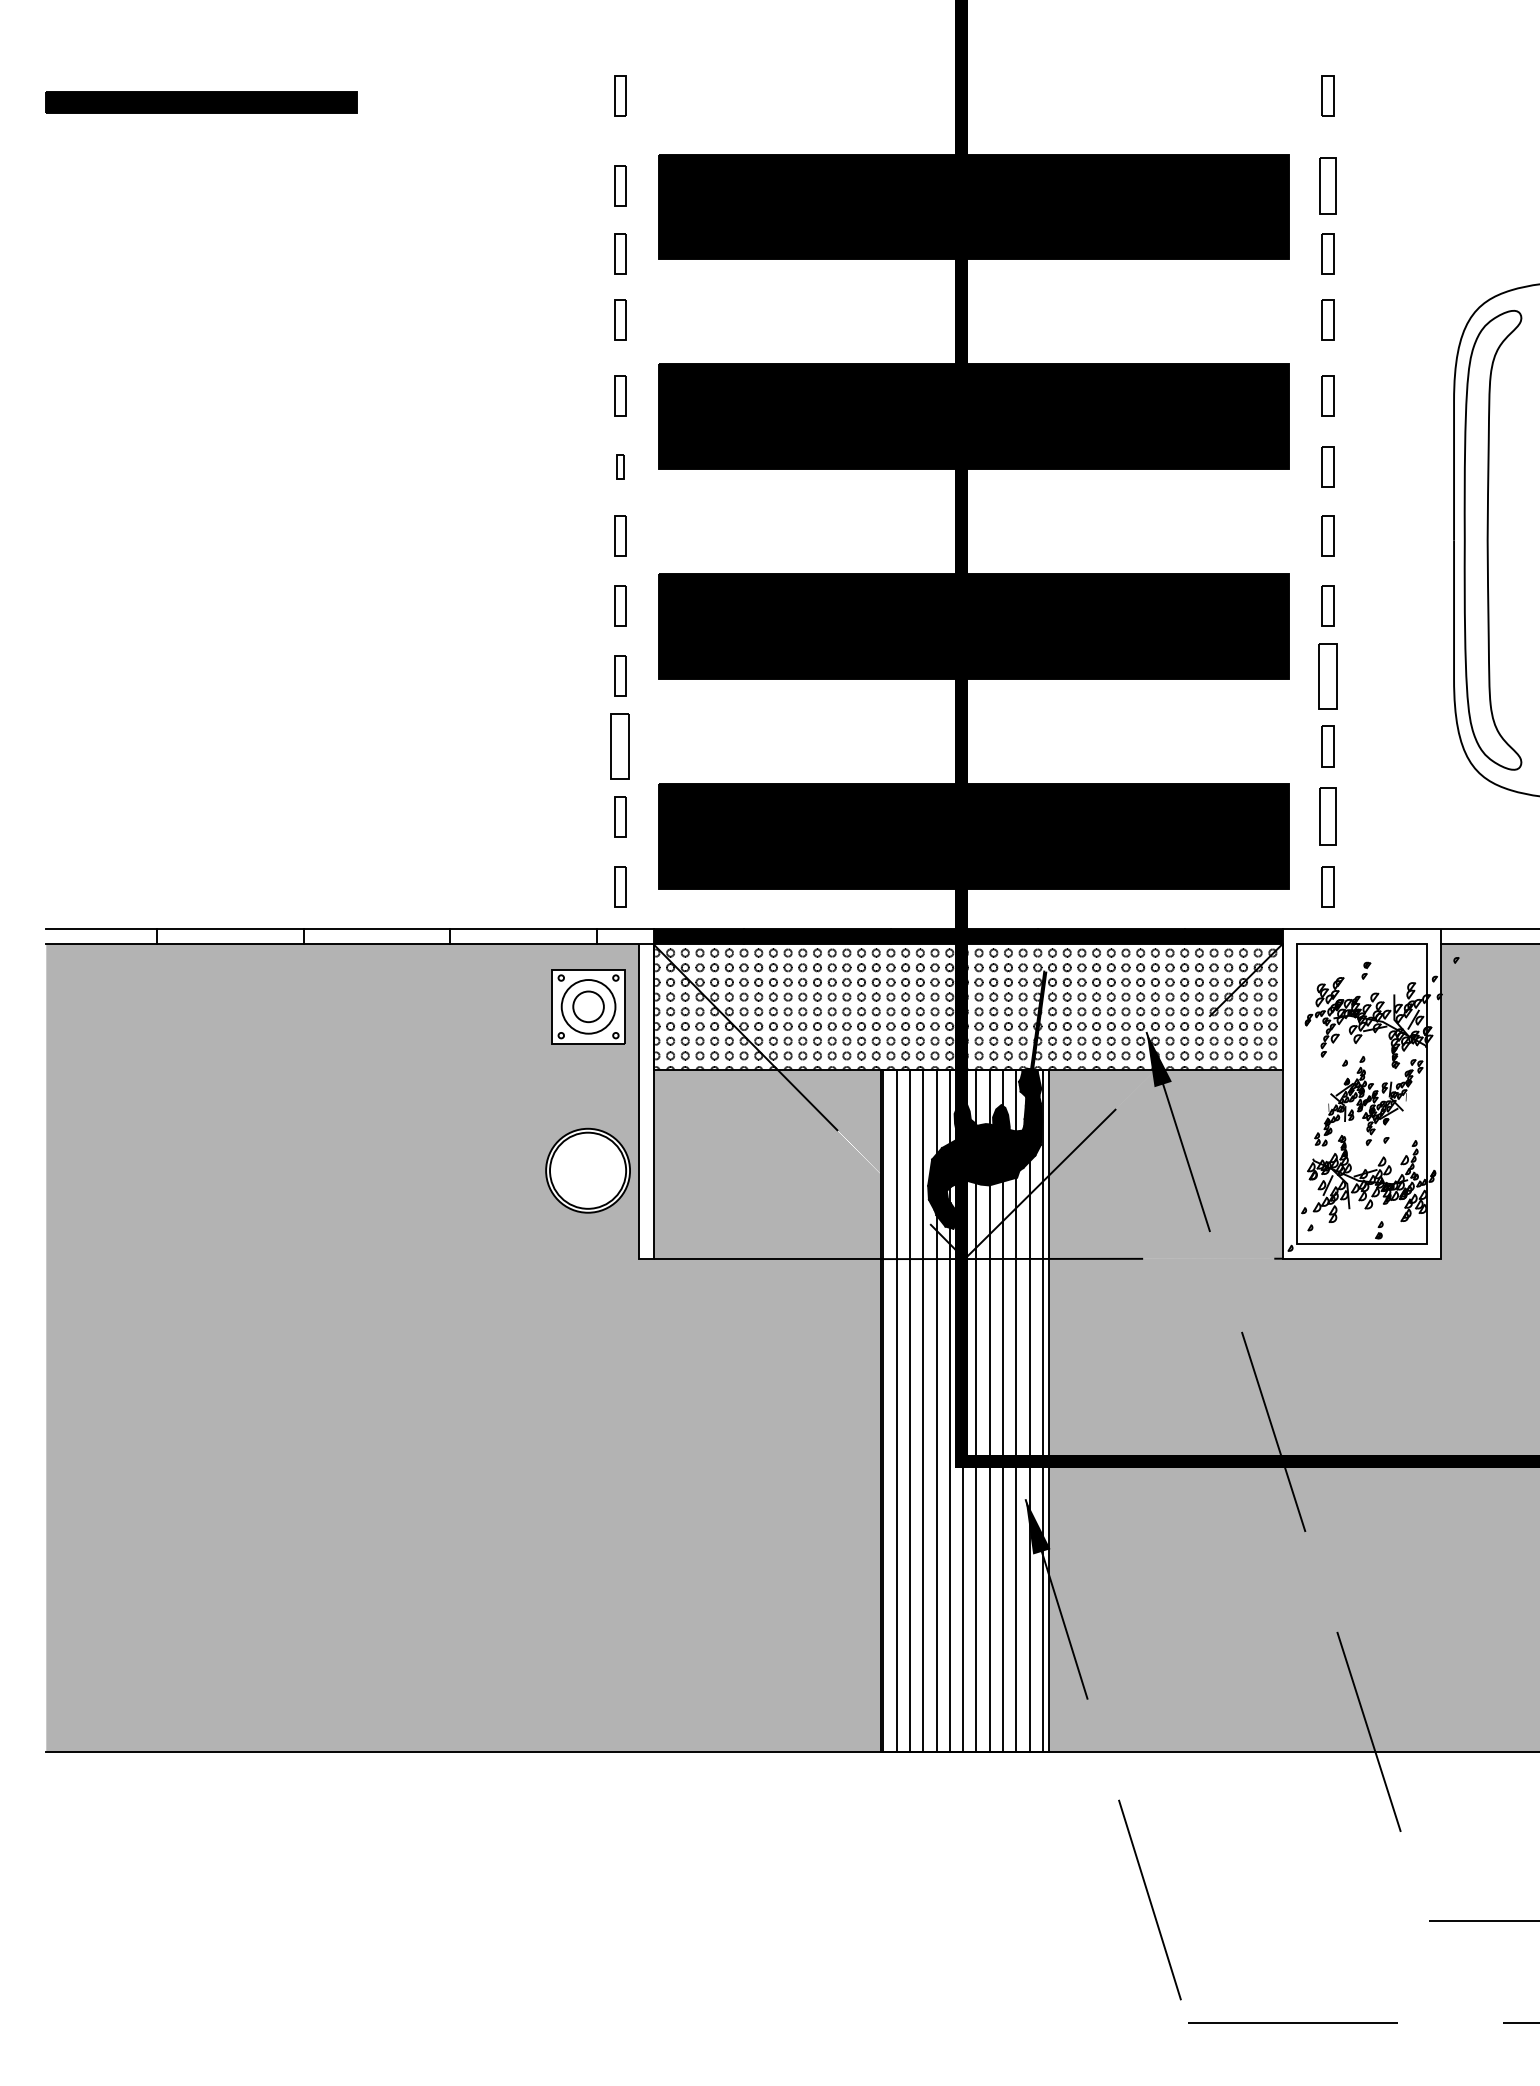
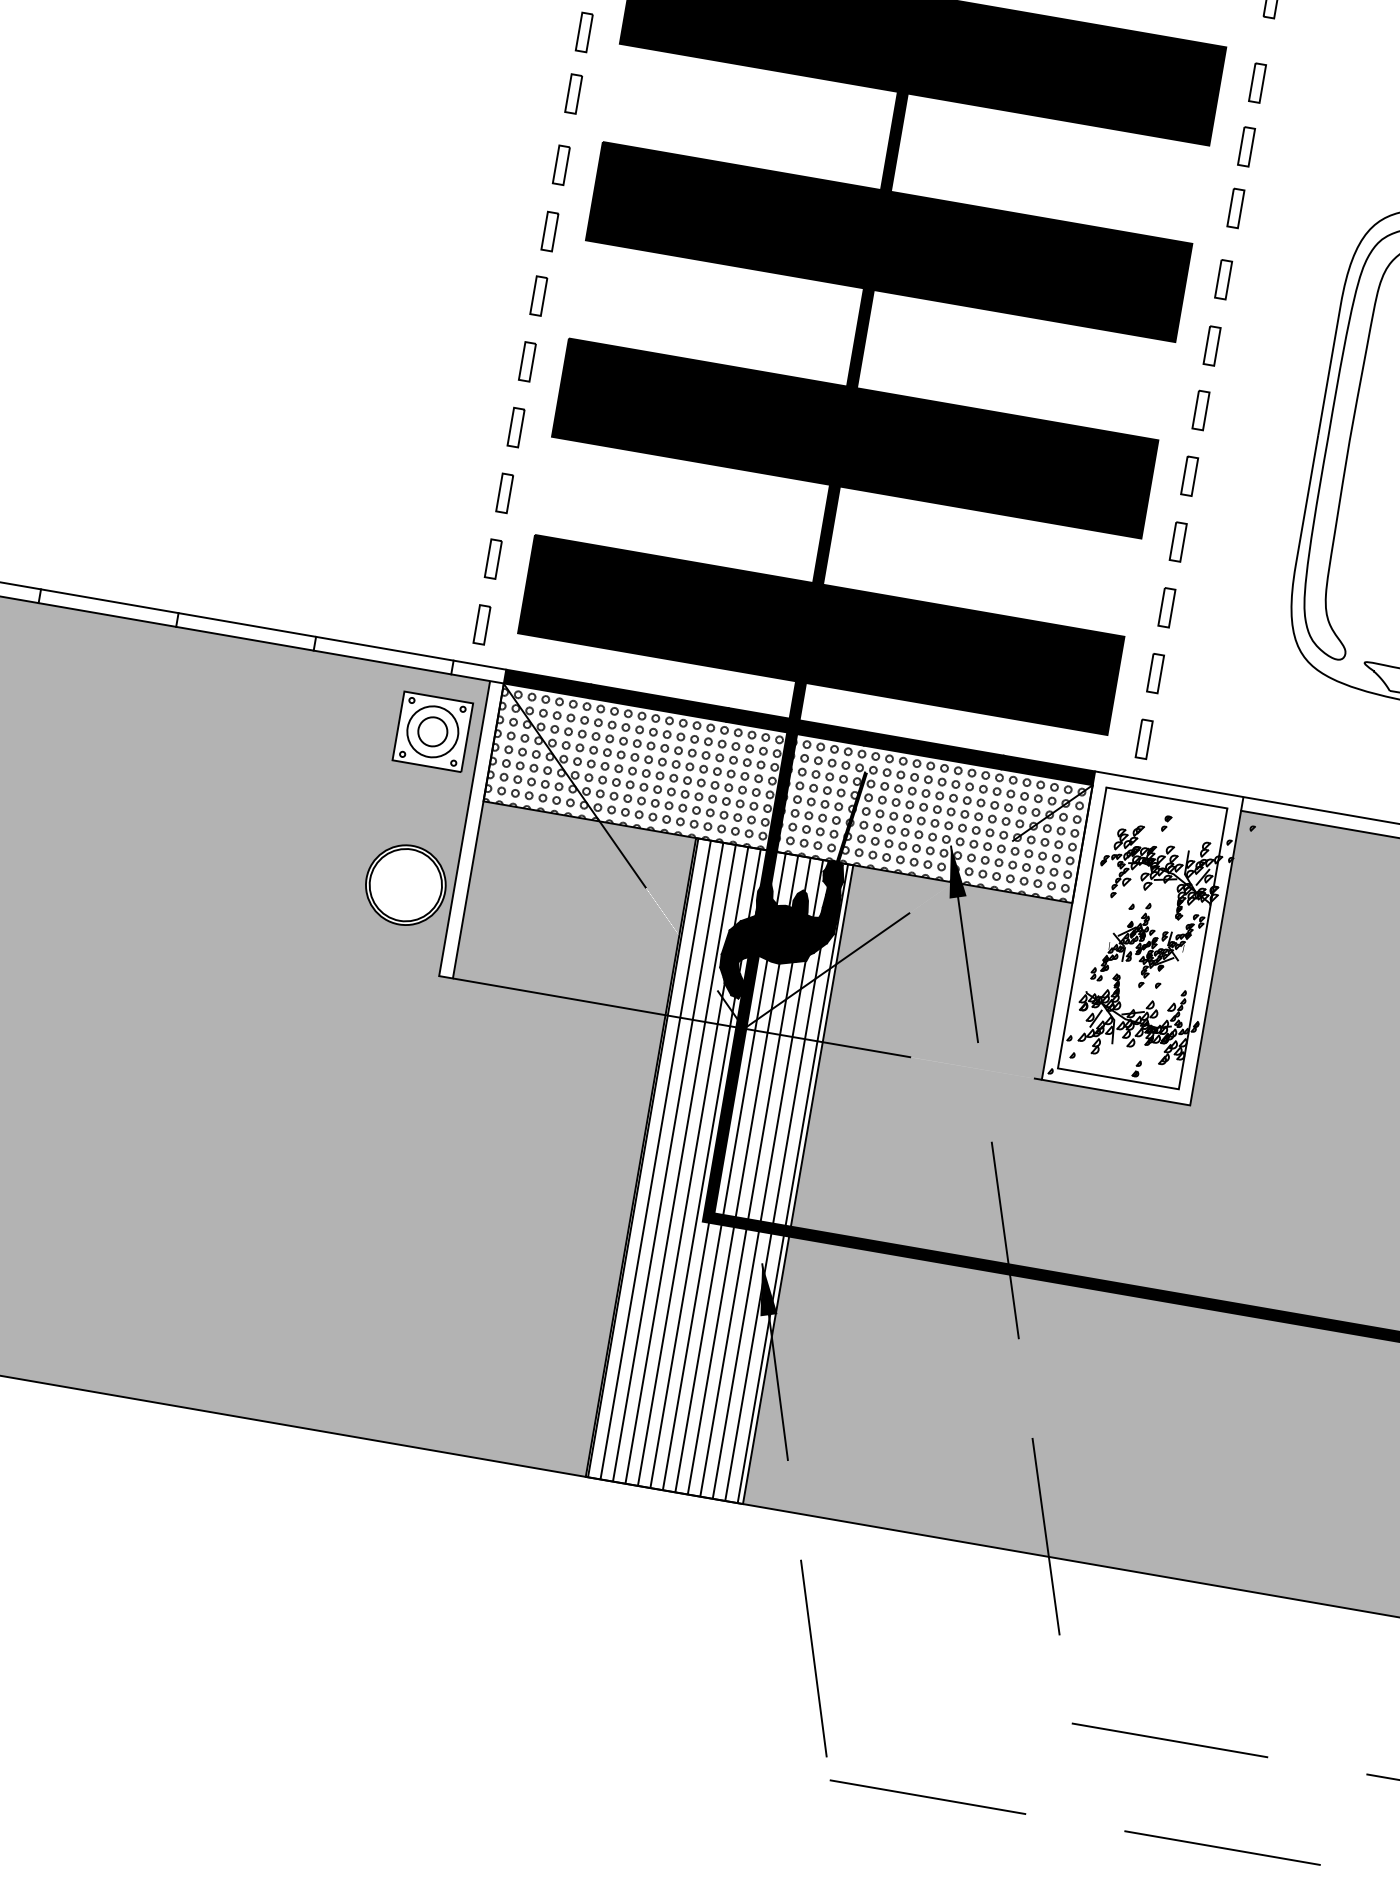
part: (1327, 185) -> (1257, 82), size x0.71
part: (620, 466) -> (550, 231), size x1.67
part: (1327, 675) -> (1177, 541), size x0.62
part: (620, 746) -> (504, 493), size x0.62
part: (1327, 816) -> (1155, 673), size x0.71

